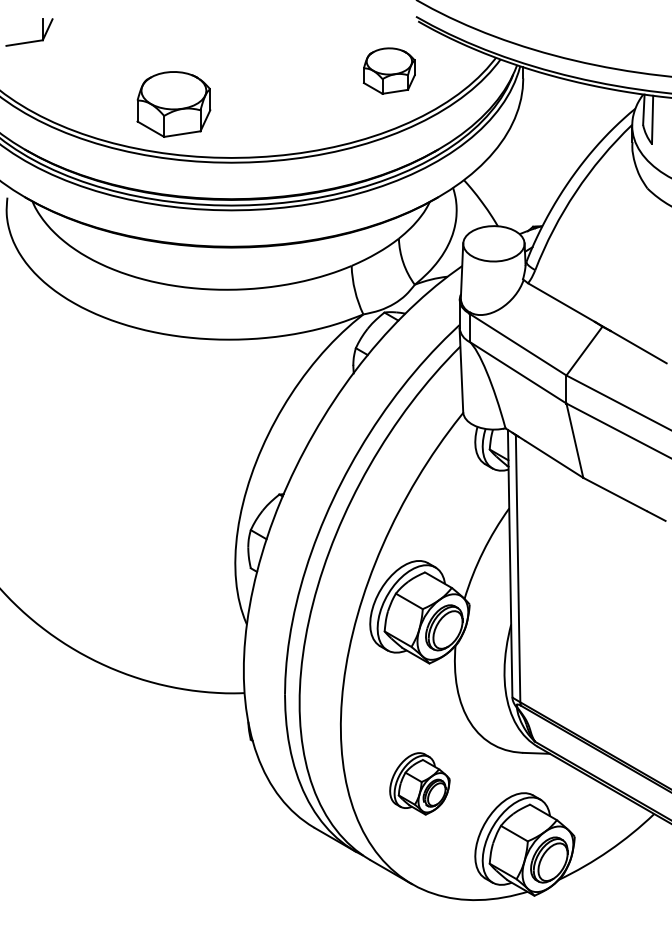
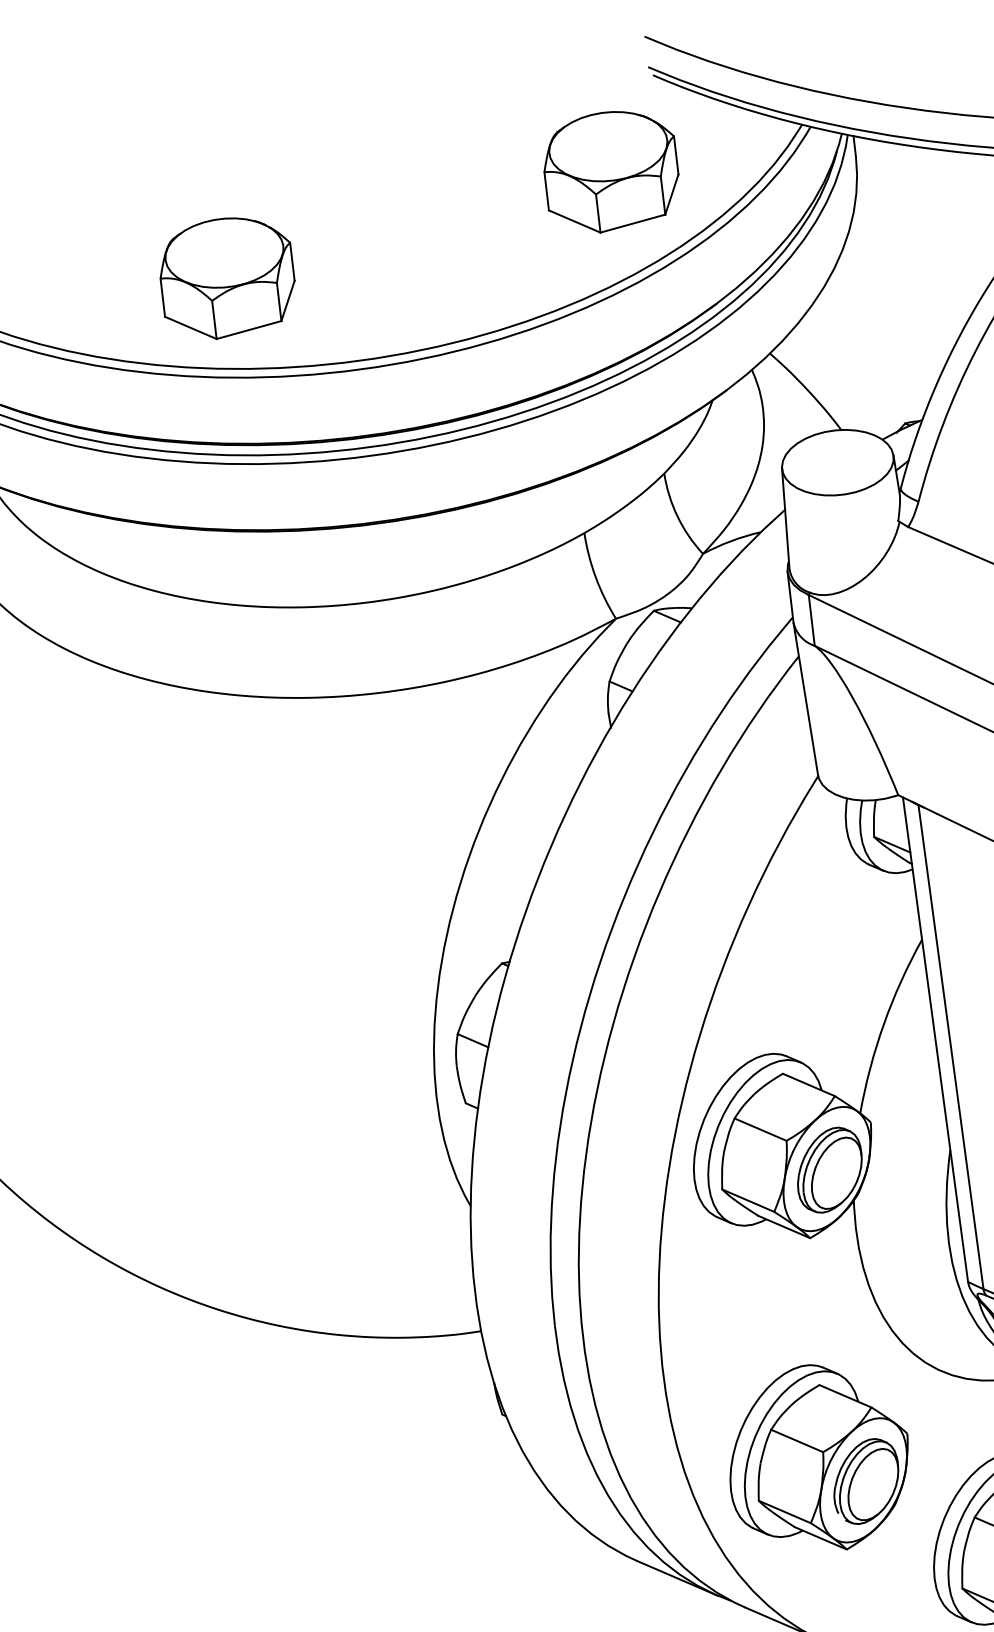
part: (389, 70) -> (611, 170), size x1.43
part: (419, 783) -> (817, 1457), size x1.67

